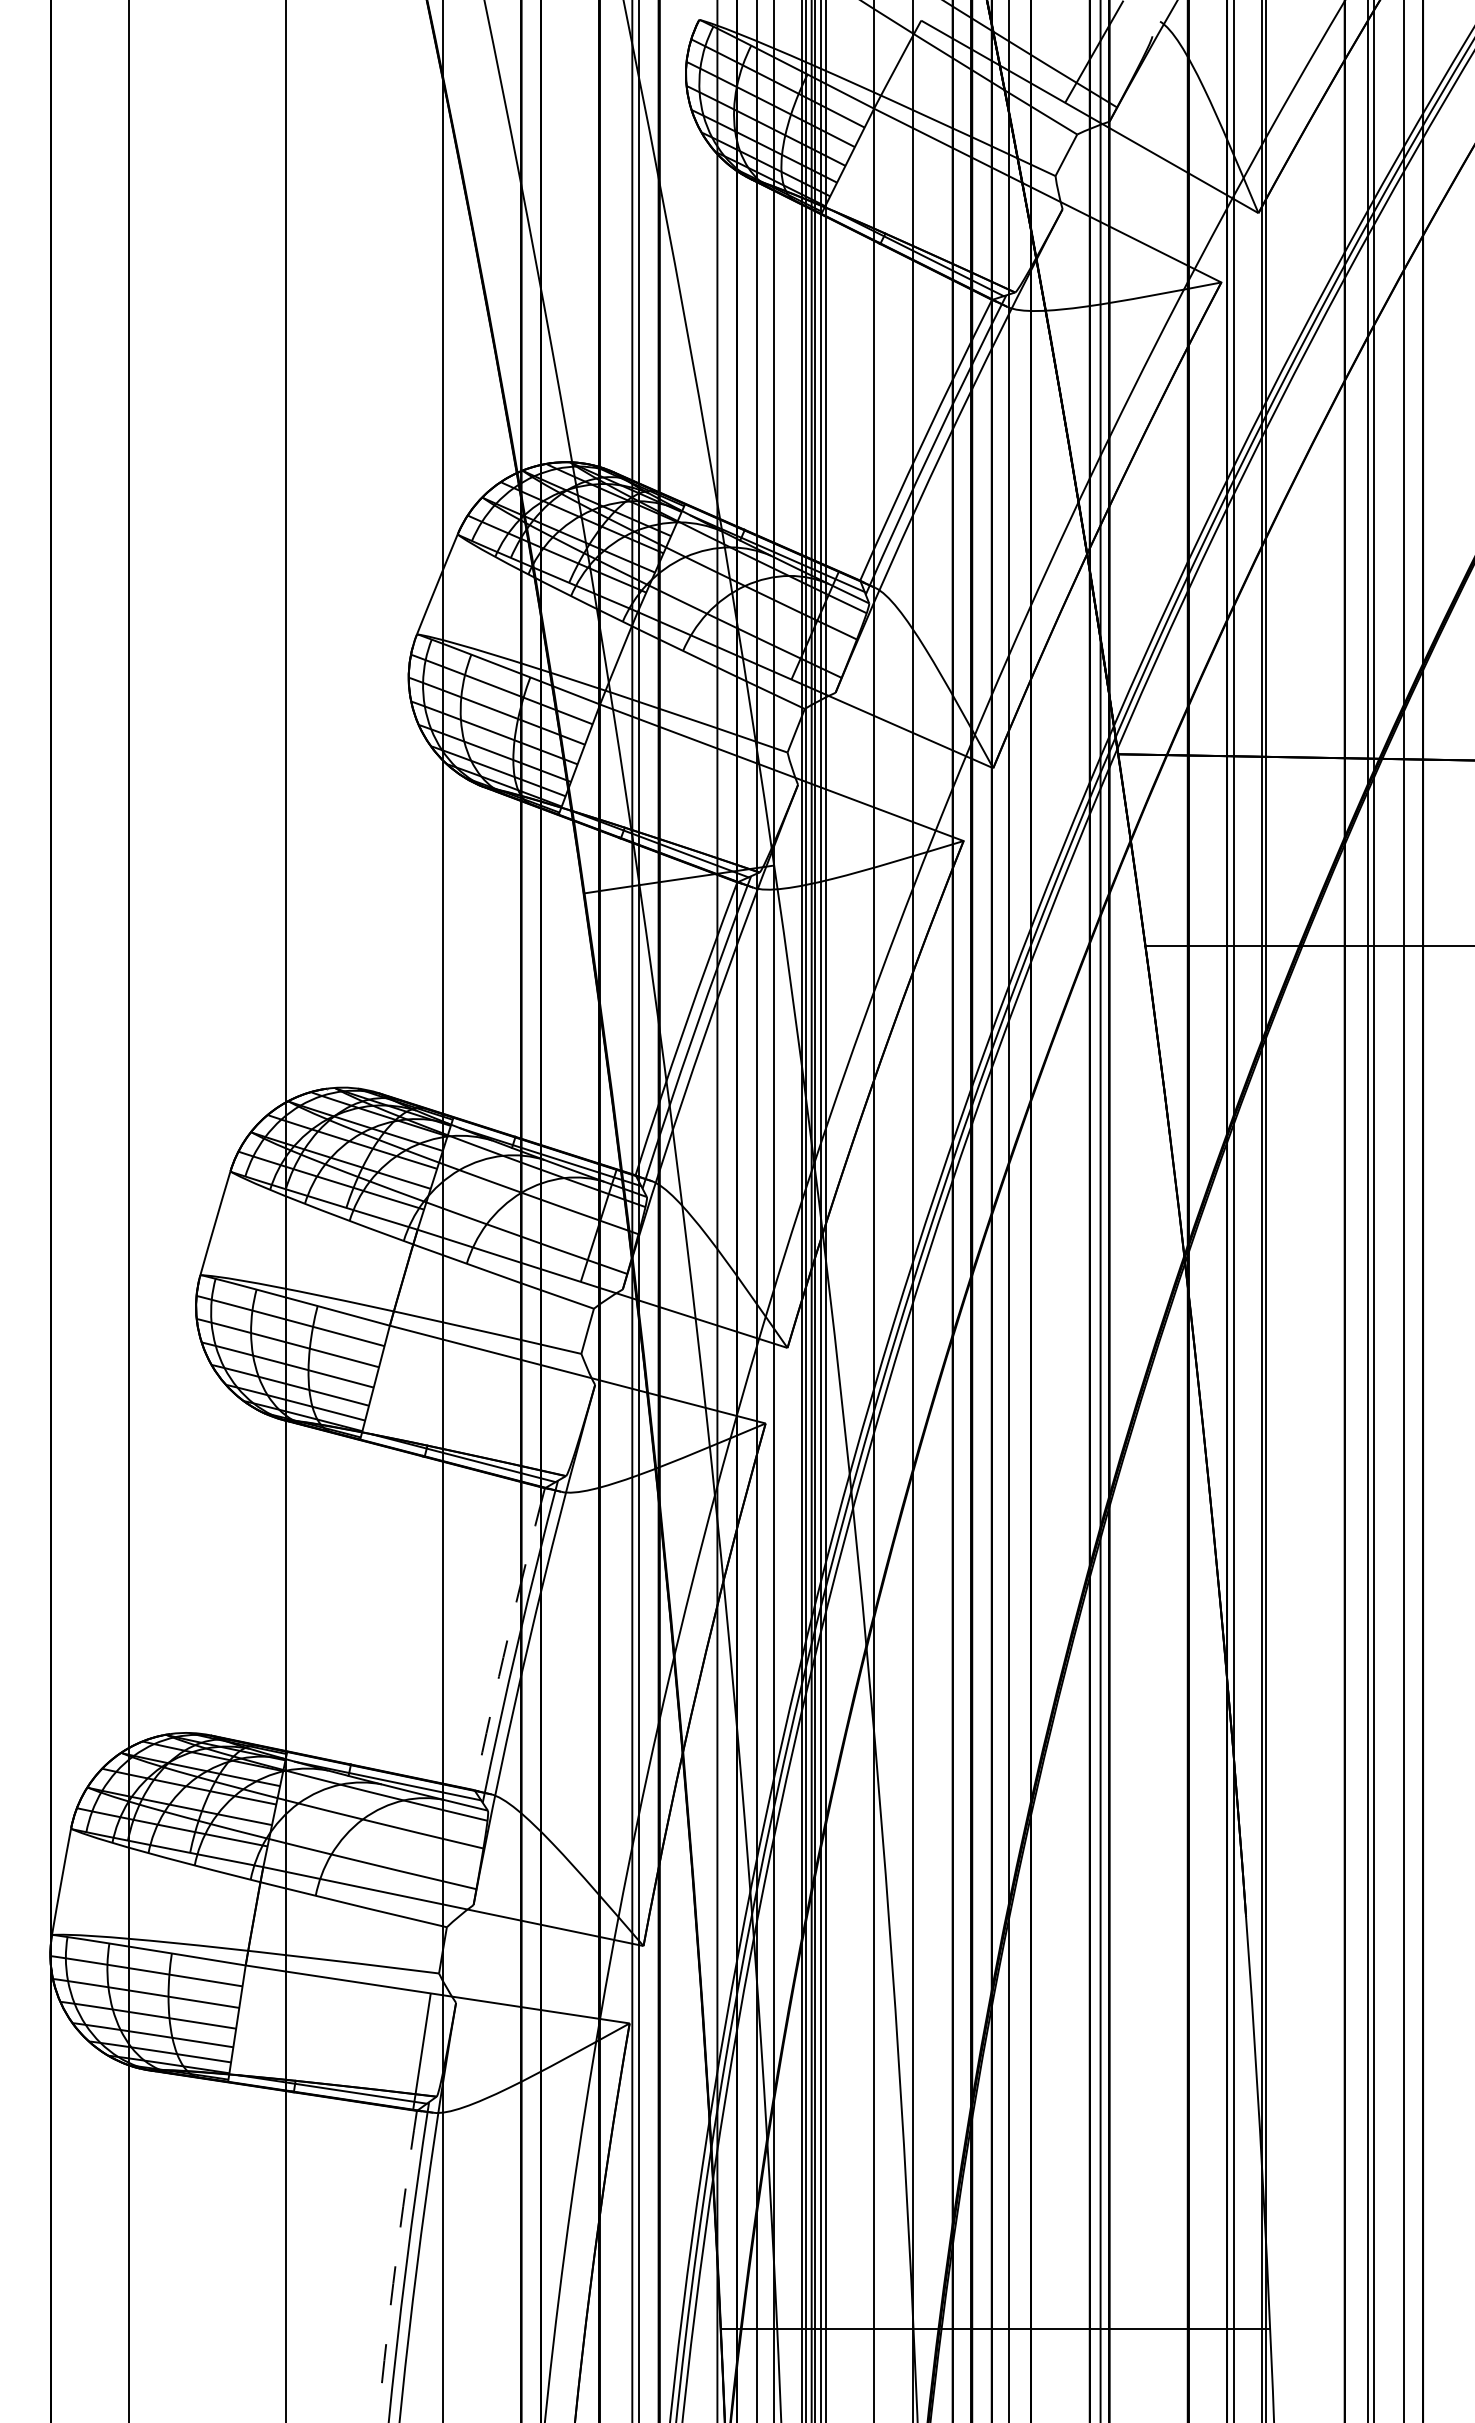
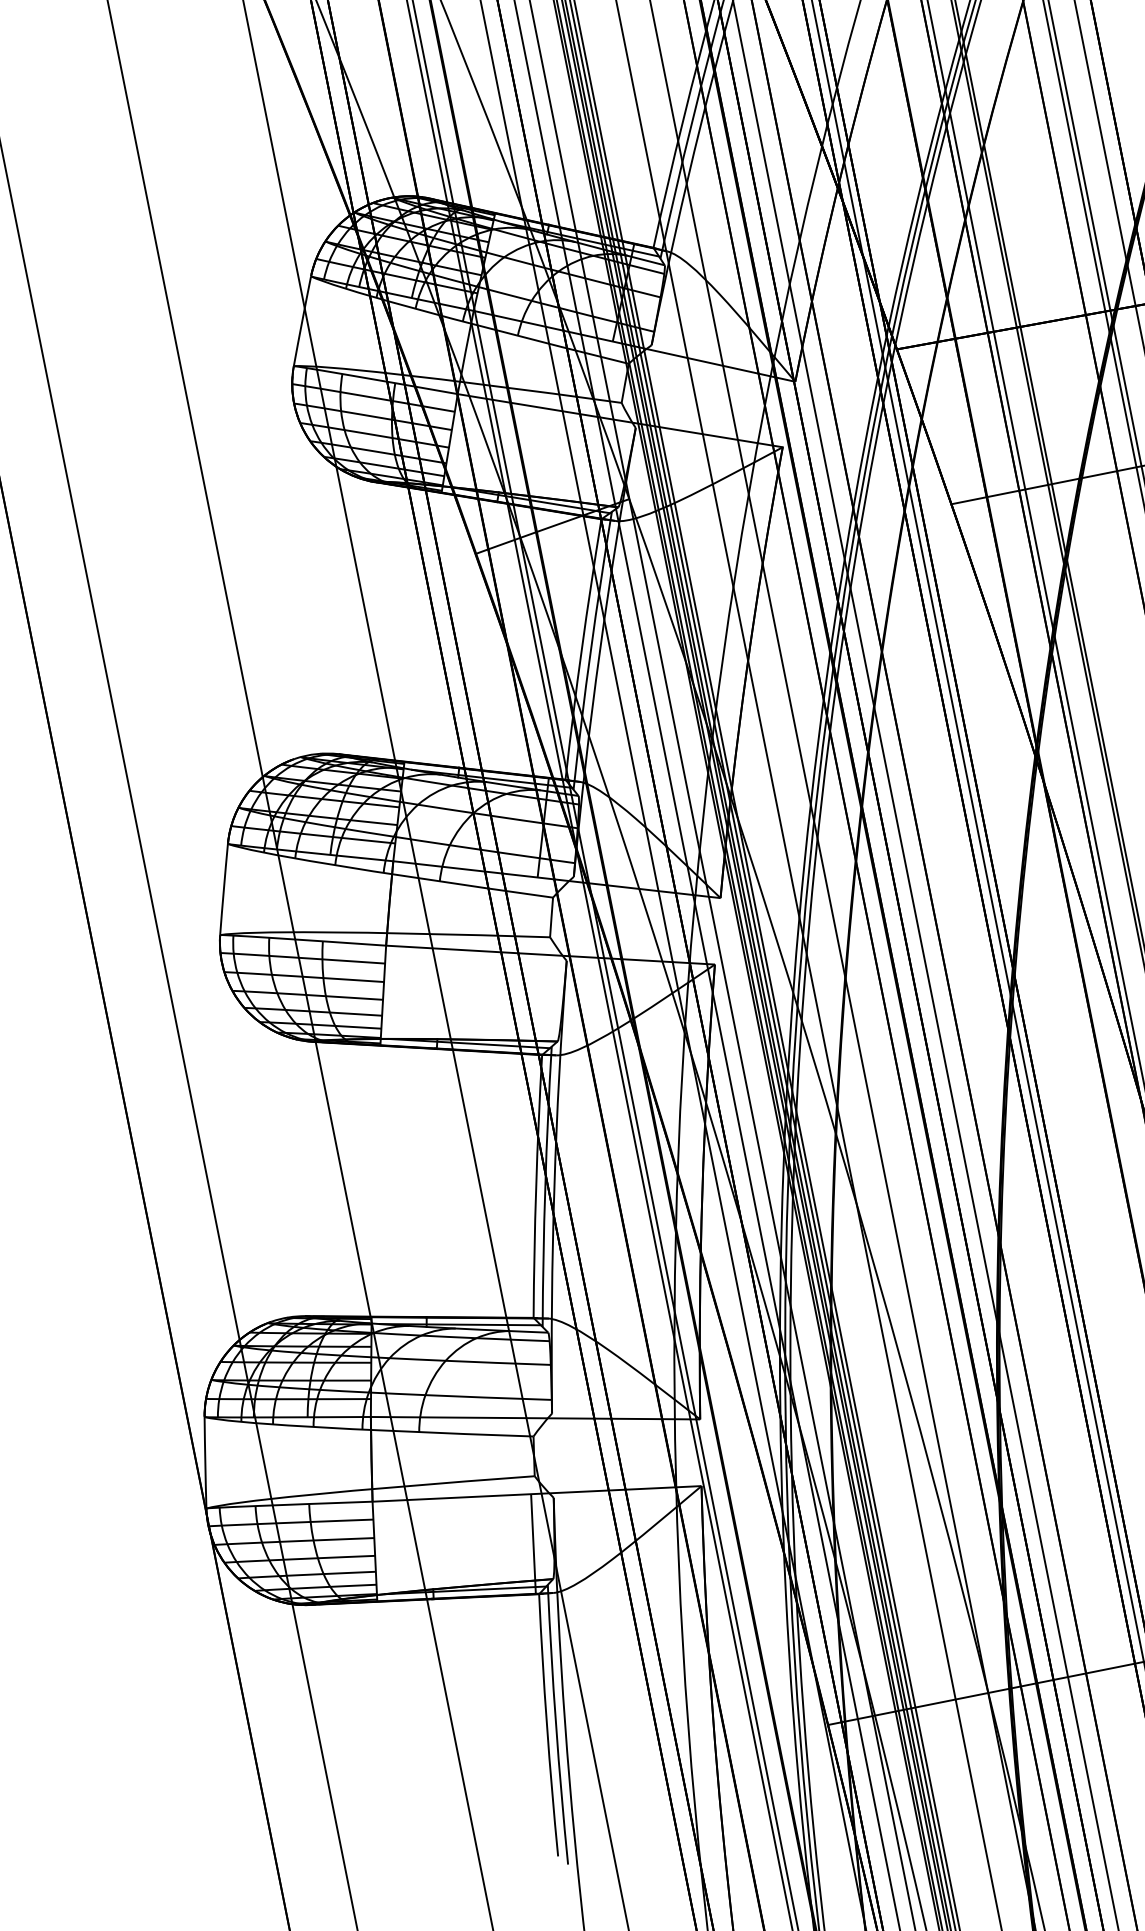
arc: (507, 1638) -> (535, 1186), dashed -> solid
arc: (395, 2264) -> (546, 1725), dashed -> solid

